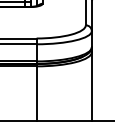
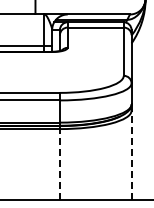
line: (91, 86) -> (131, 155), solid -> dashed
line: (36, 92) -> (59, 163), solid -> dashed

